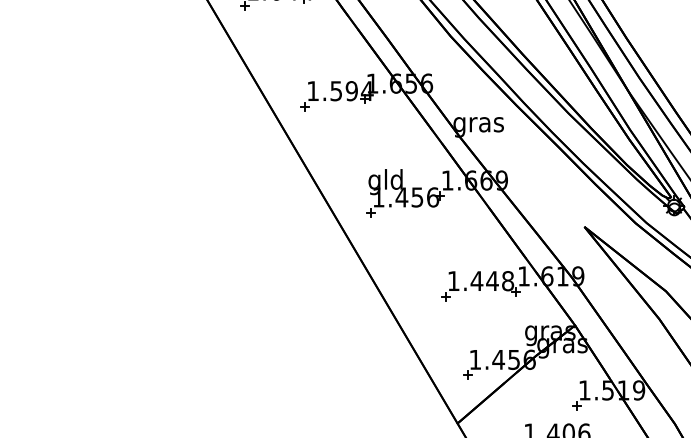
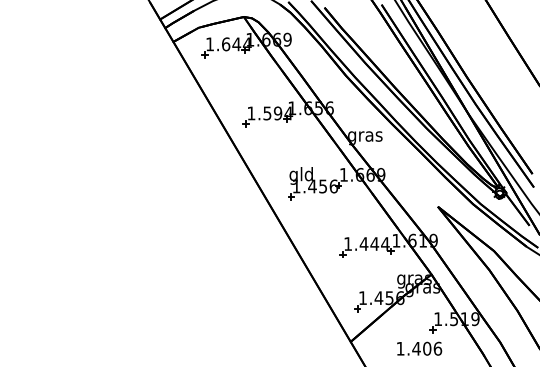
text: (508, 280) -> (385, 243), 1.448 -> 1.444

